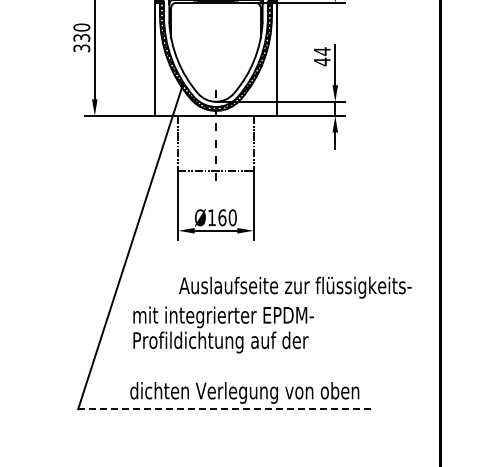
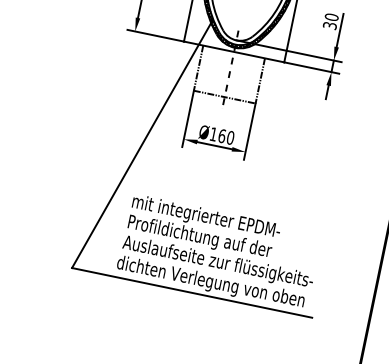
text: (321, 56) -> (330, 21), 44 -> 30
text: (295, 287) -> (218, 262), moved
line: (225, 409) -> (192, 293), dashed -> solid

